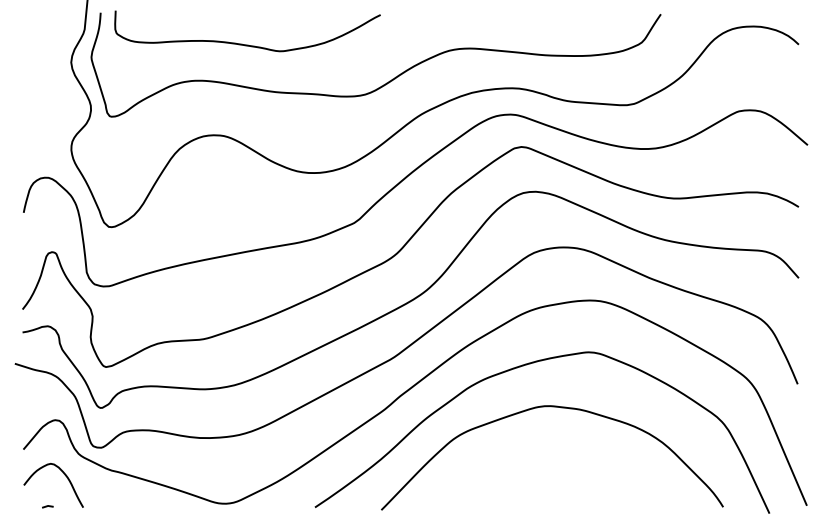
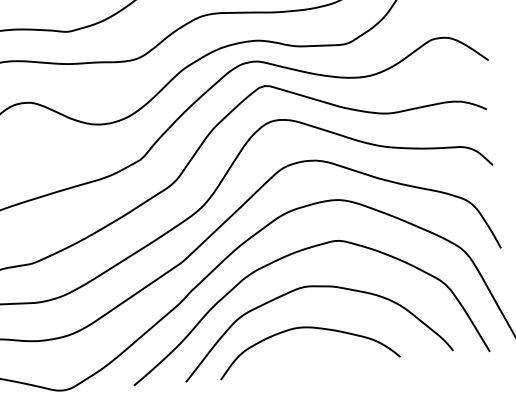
curve: (546, 459) -> (310, 328), added

